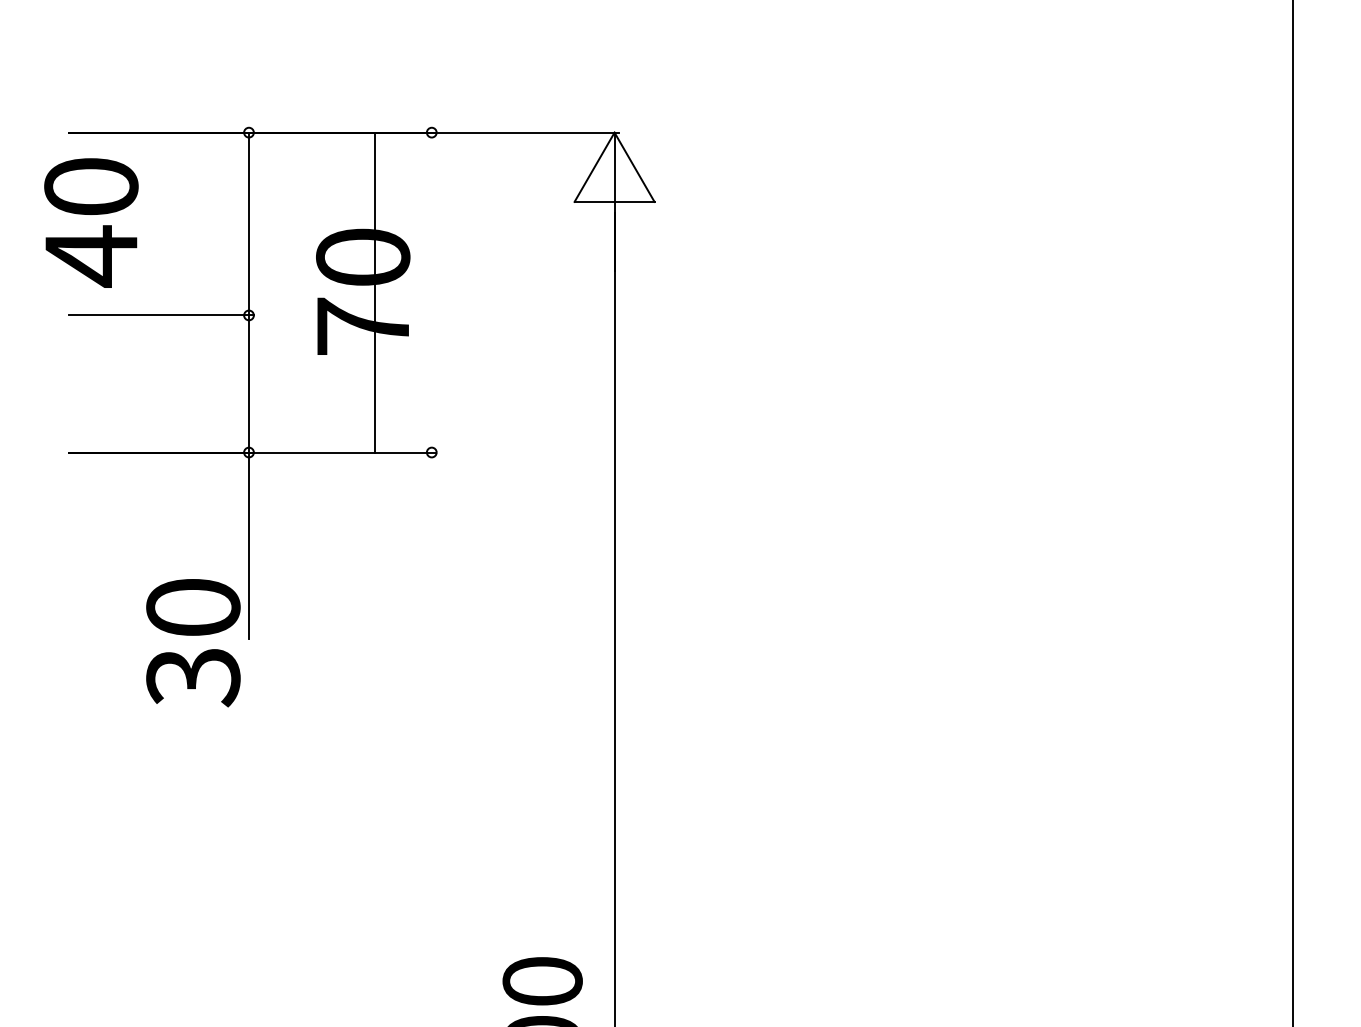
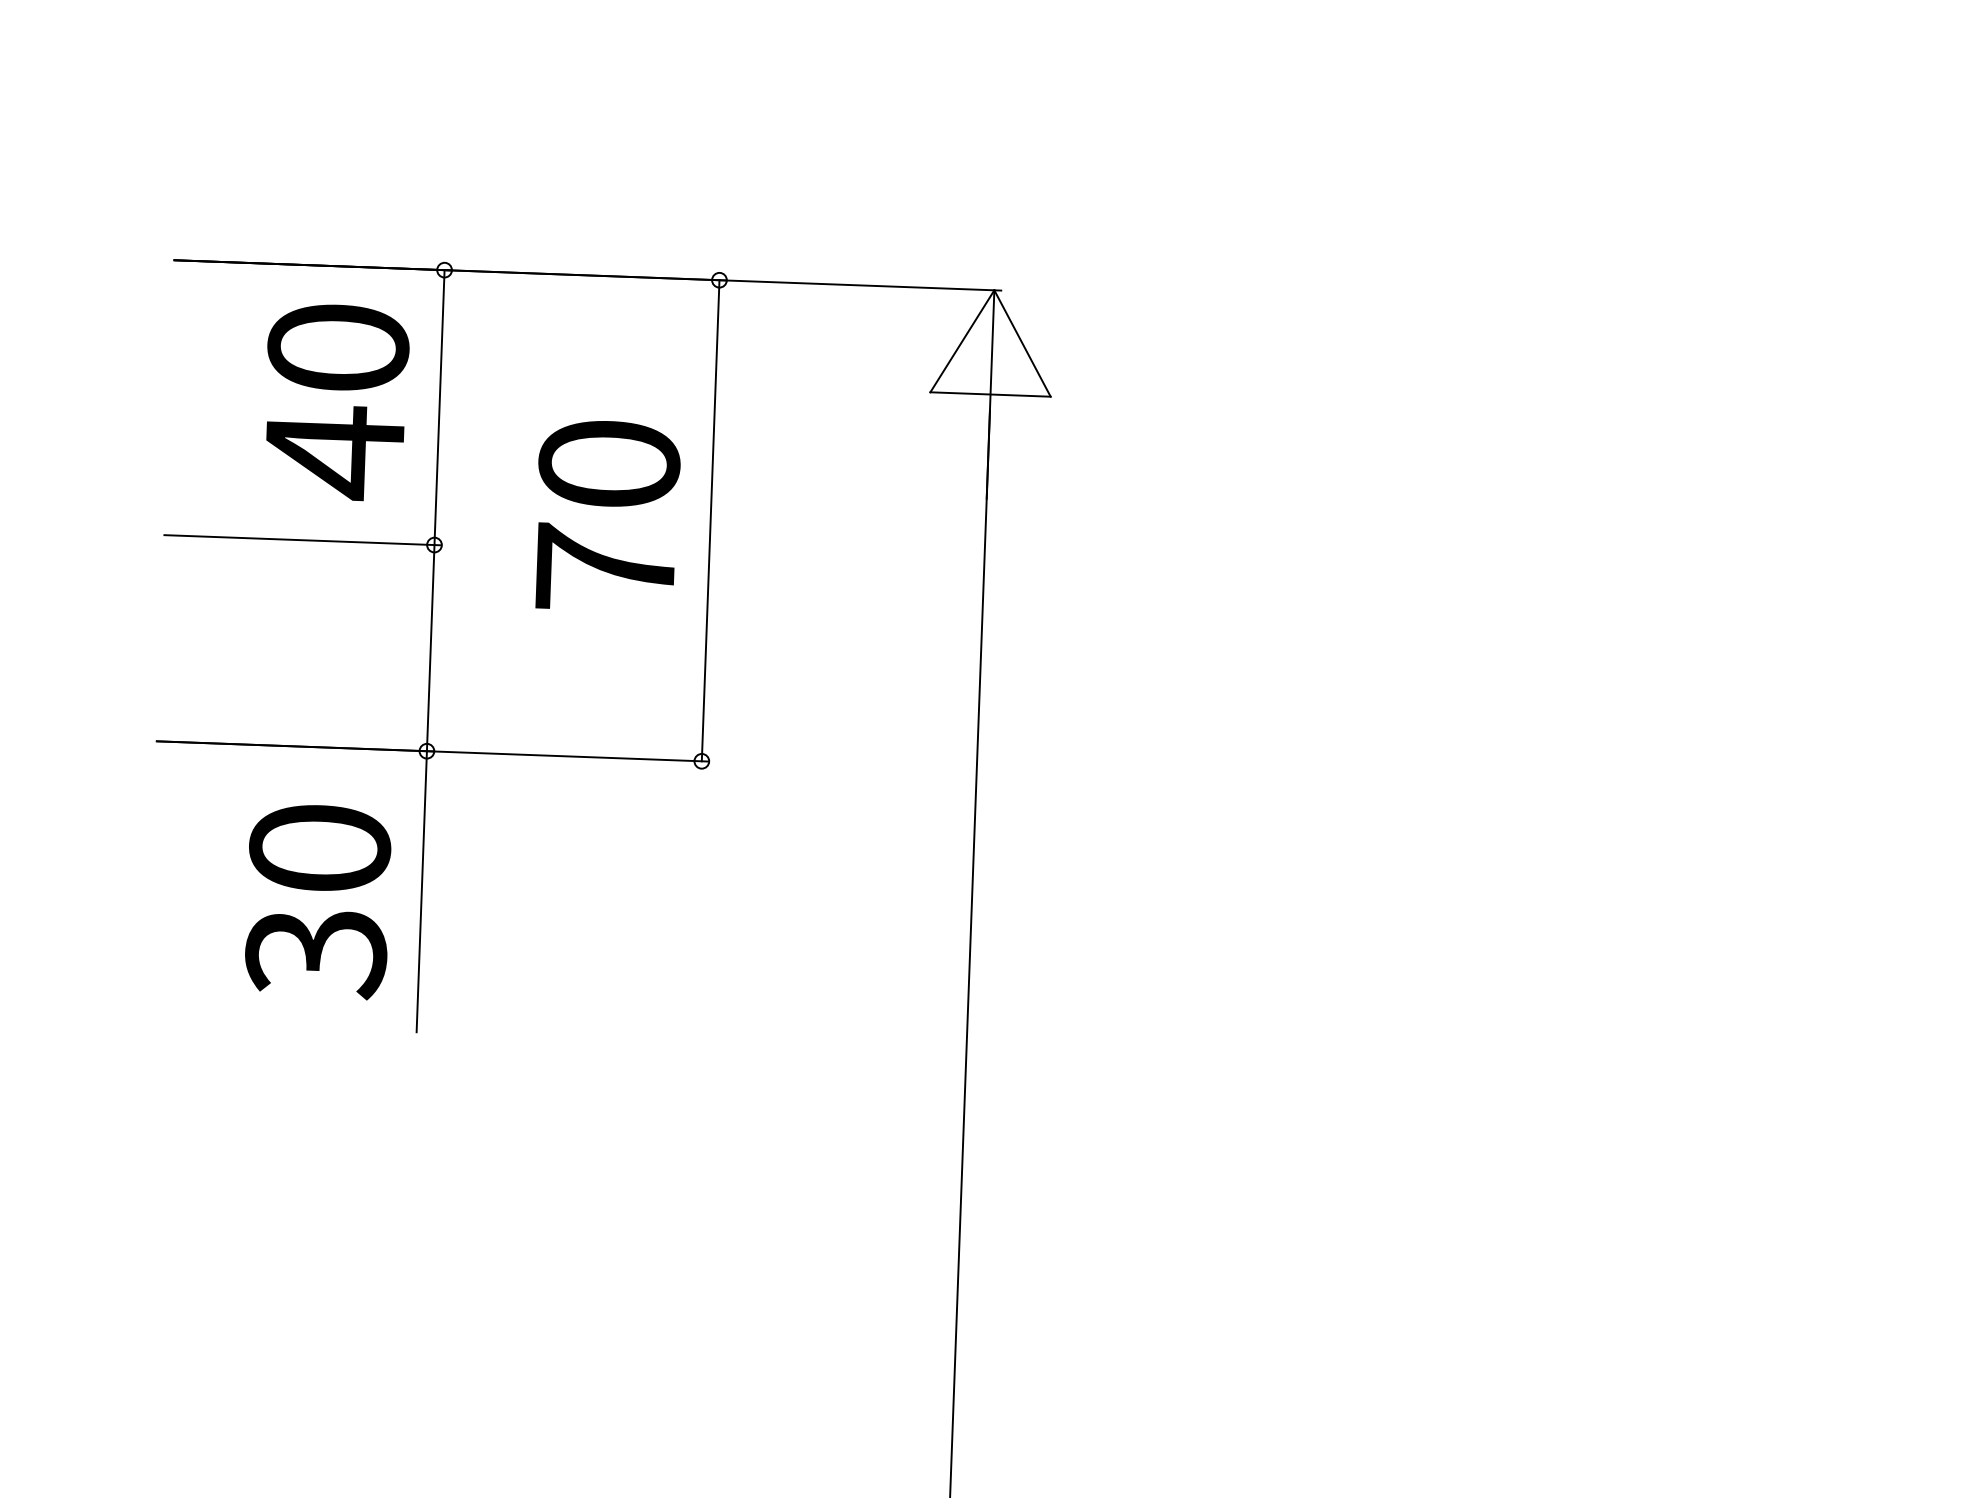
text: (91, 222) -> (336, 401), moved
line: (374, 292) -> (710, 520), moved
text: (193, 643) -> (318, 902), moved

